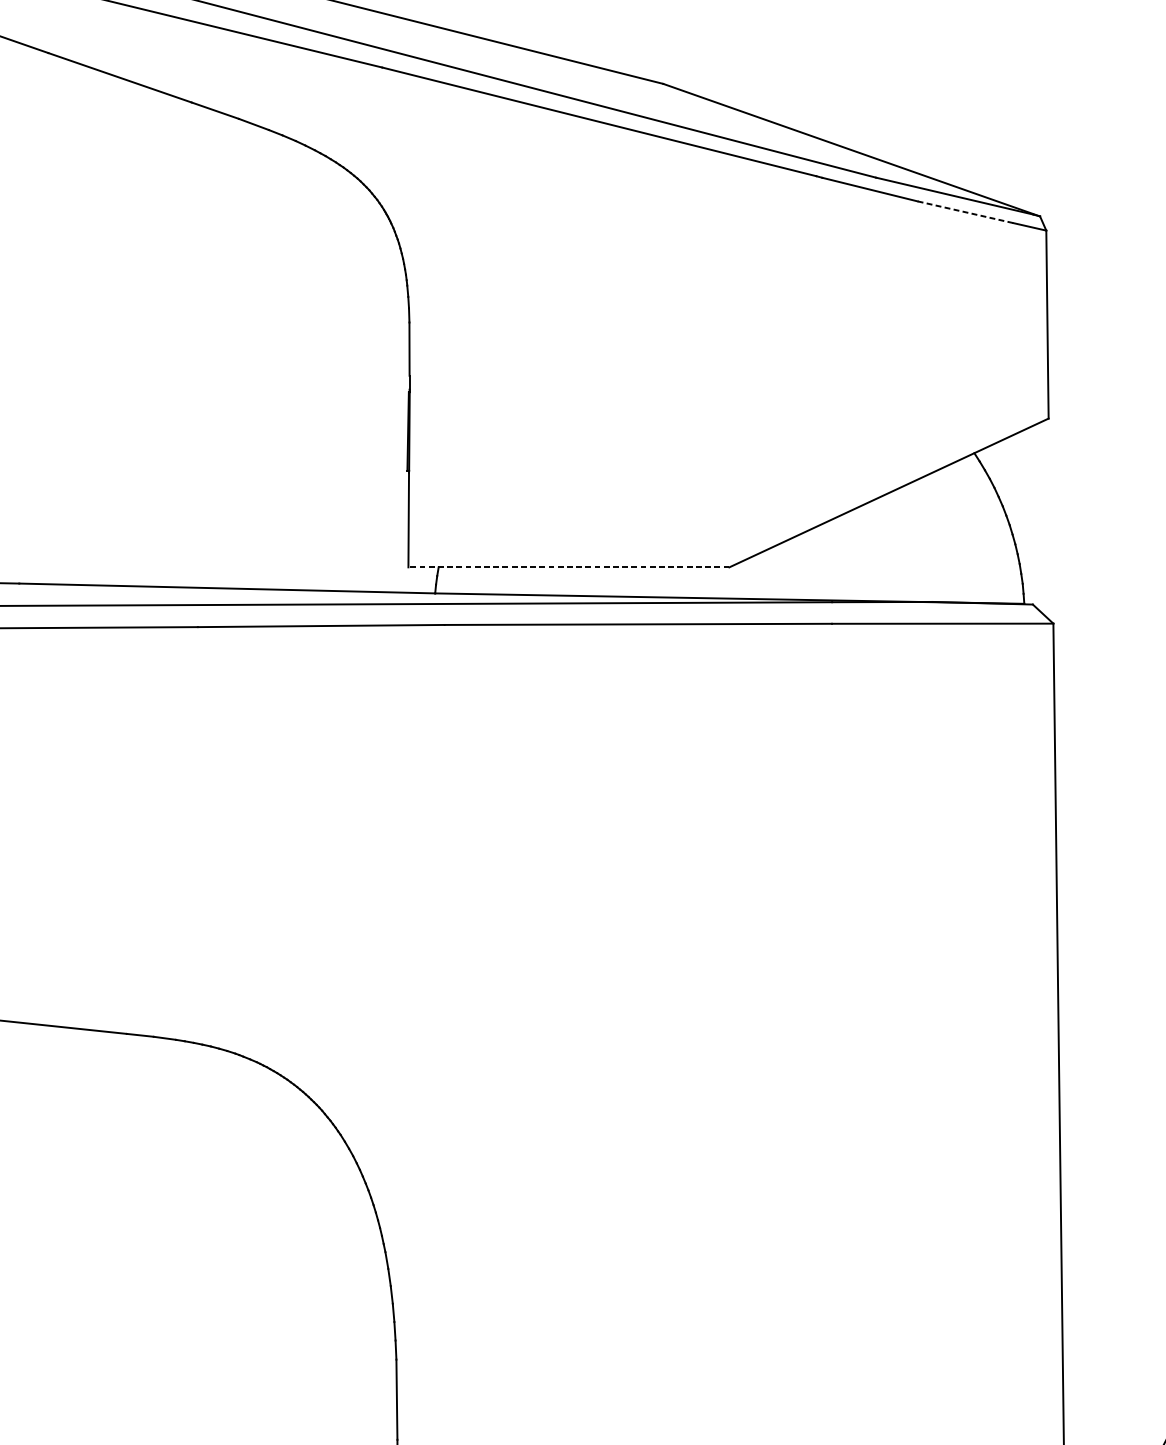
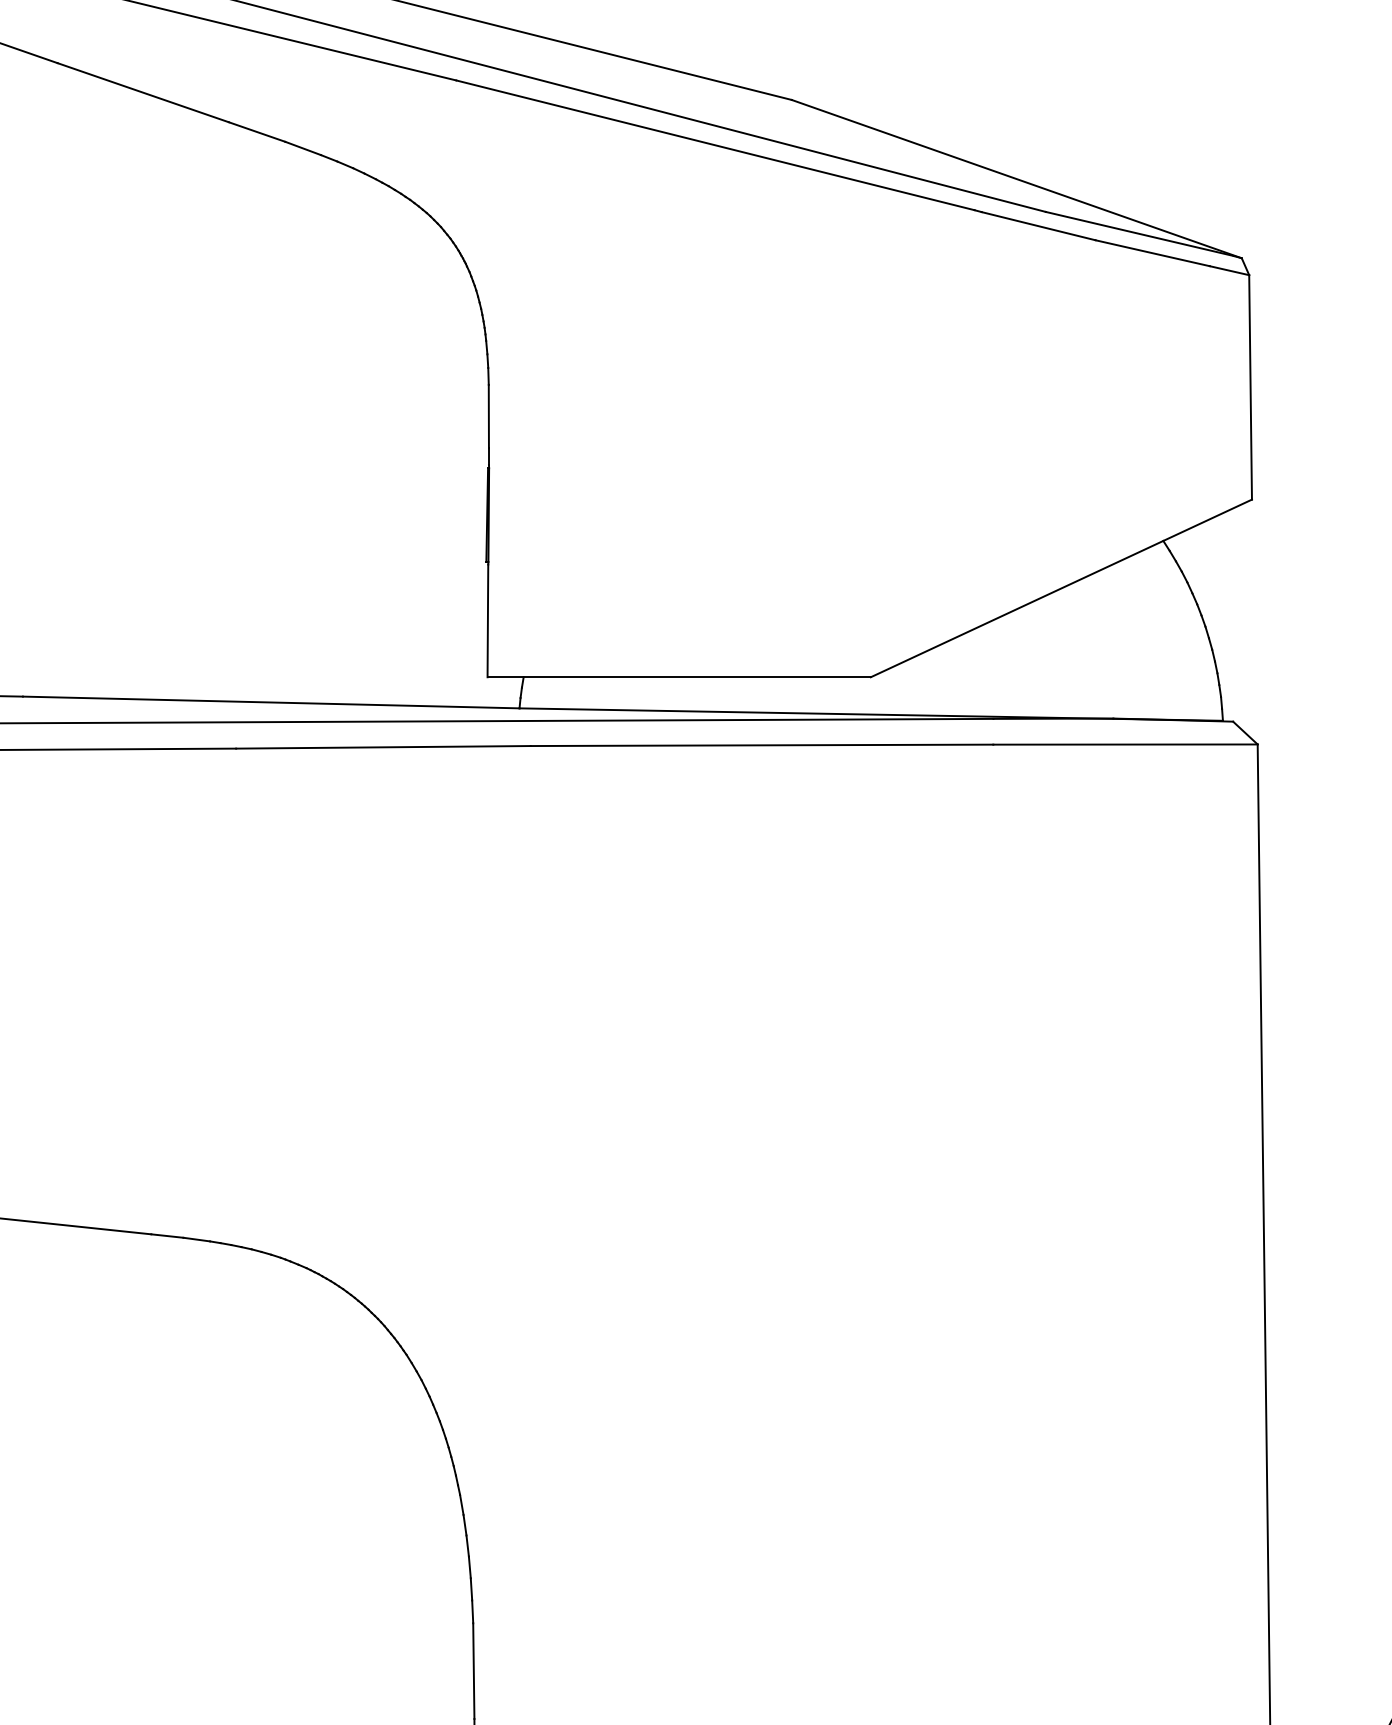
line: (965, 212) -> (1152, 253), dashed -> solid
line: (569, 567) -> (679, 677), dashed -> solid

